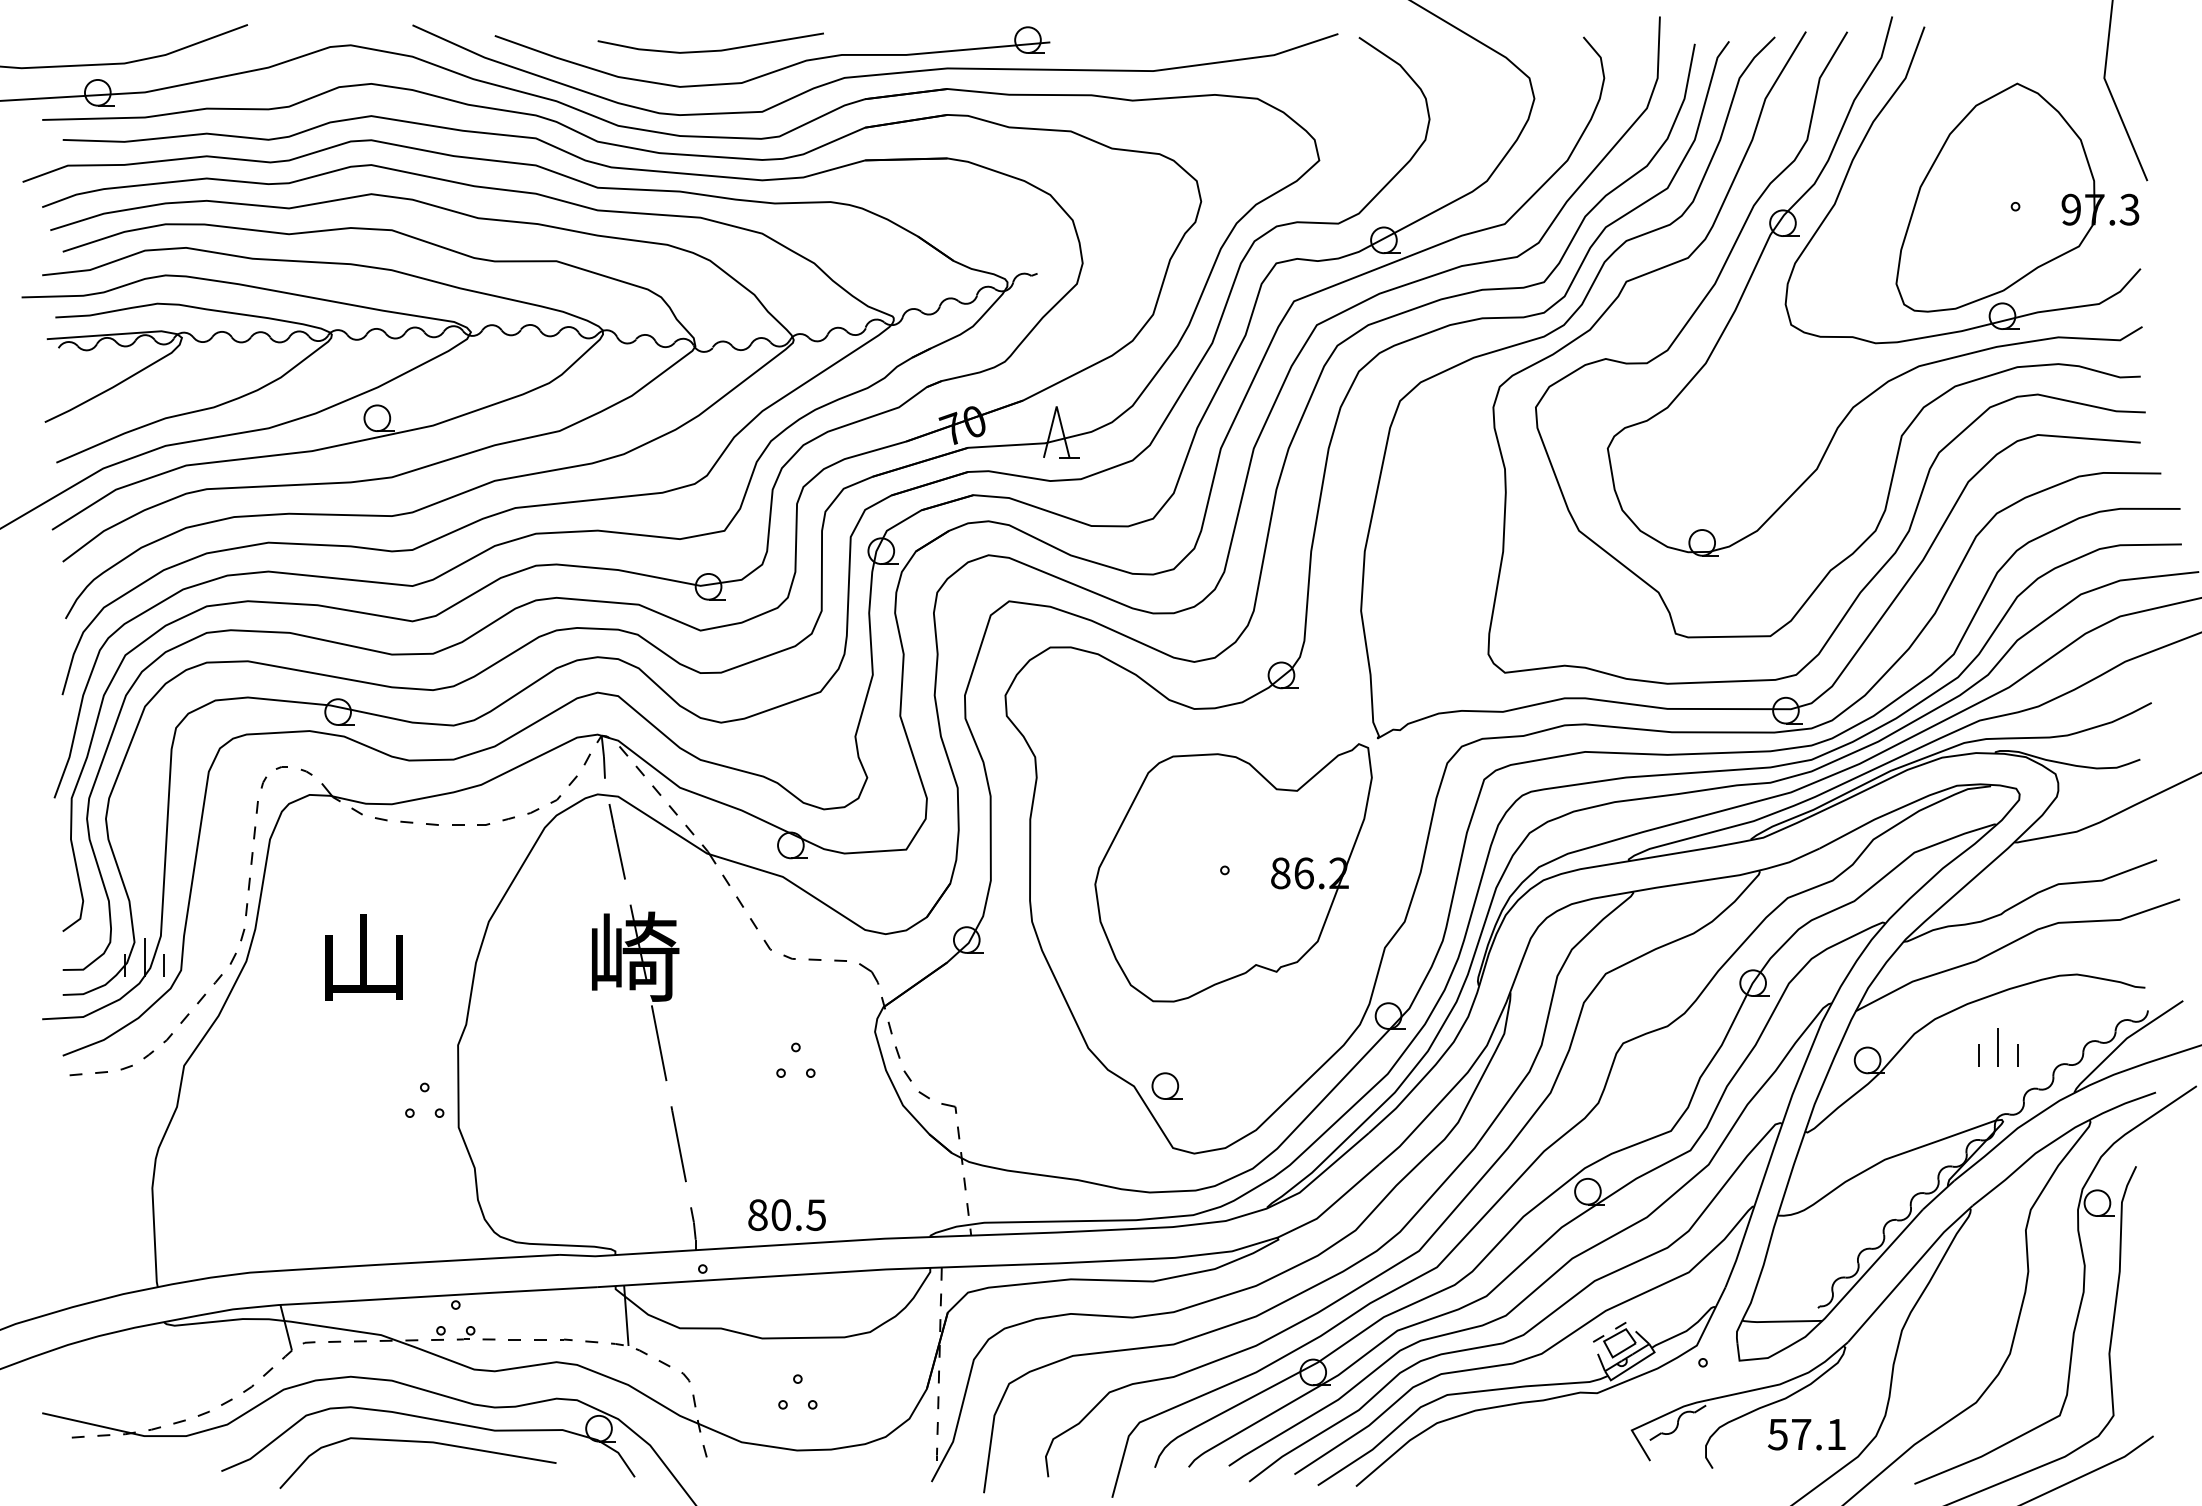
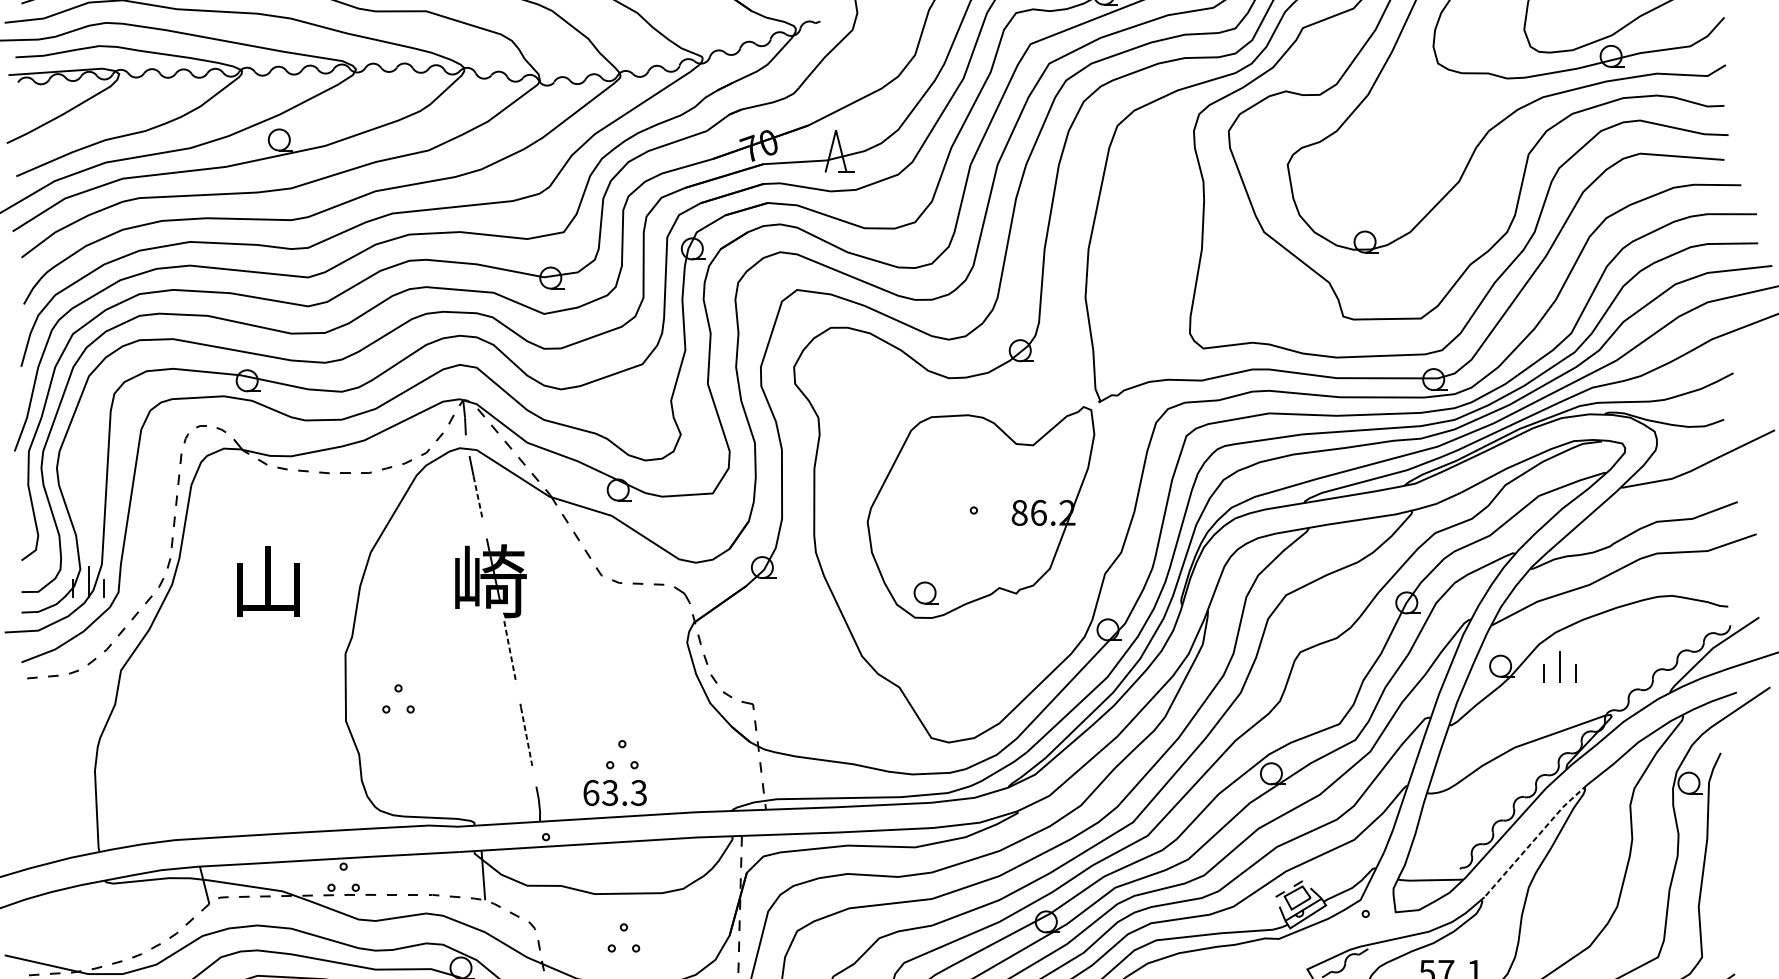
line: (619, 854) -> (477, 497), solid -> dashed
line: (659, 1043) -> (510, 652), solid -> dashed
part: (1998, 1047) -> (1560, 667), moved
part: (795, 1052) -> (622, 748), moved
part: (1166, 1085) -> (926, 592), moved
part: (424, 1092) -> (398, 692), moved
line: (679, 1146) -> (526, 736), solid -> dashed
text: (786, 1214) -> (614, 792), 80.5 -> 63.3
line: (1909, 1271) -> (1534, 839), solid -> dashed

